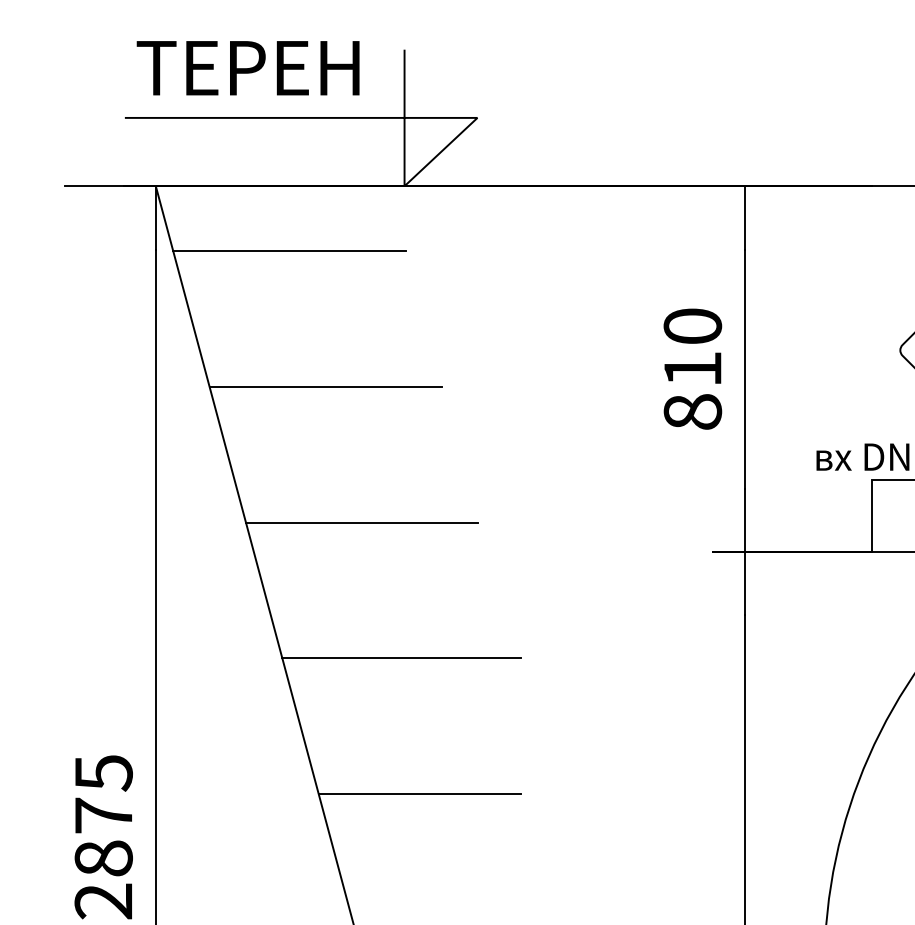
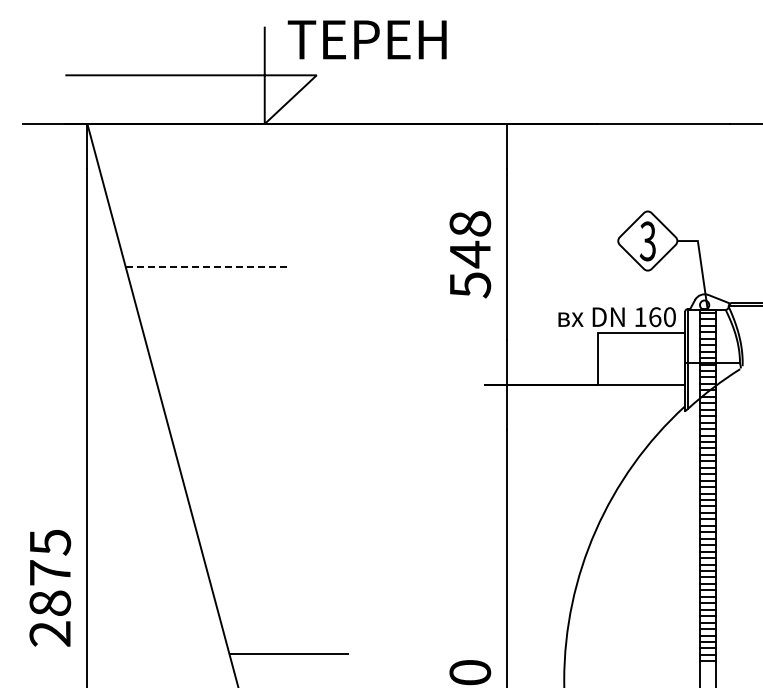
text: (247, 67) -> (366, 39), moved
line: (289, 251) -> (182, 170), removed
text: (693, 369) -> (470, 254), 810 -> 548
line: (325, 387) -> (208, 267), solid -> dashed
line: (362, 522) -> (234, 363), removed
line: (401, 658) -> (262, 460), removed
line: (419, 794) -> (275, 557), removed

